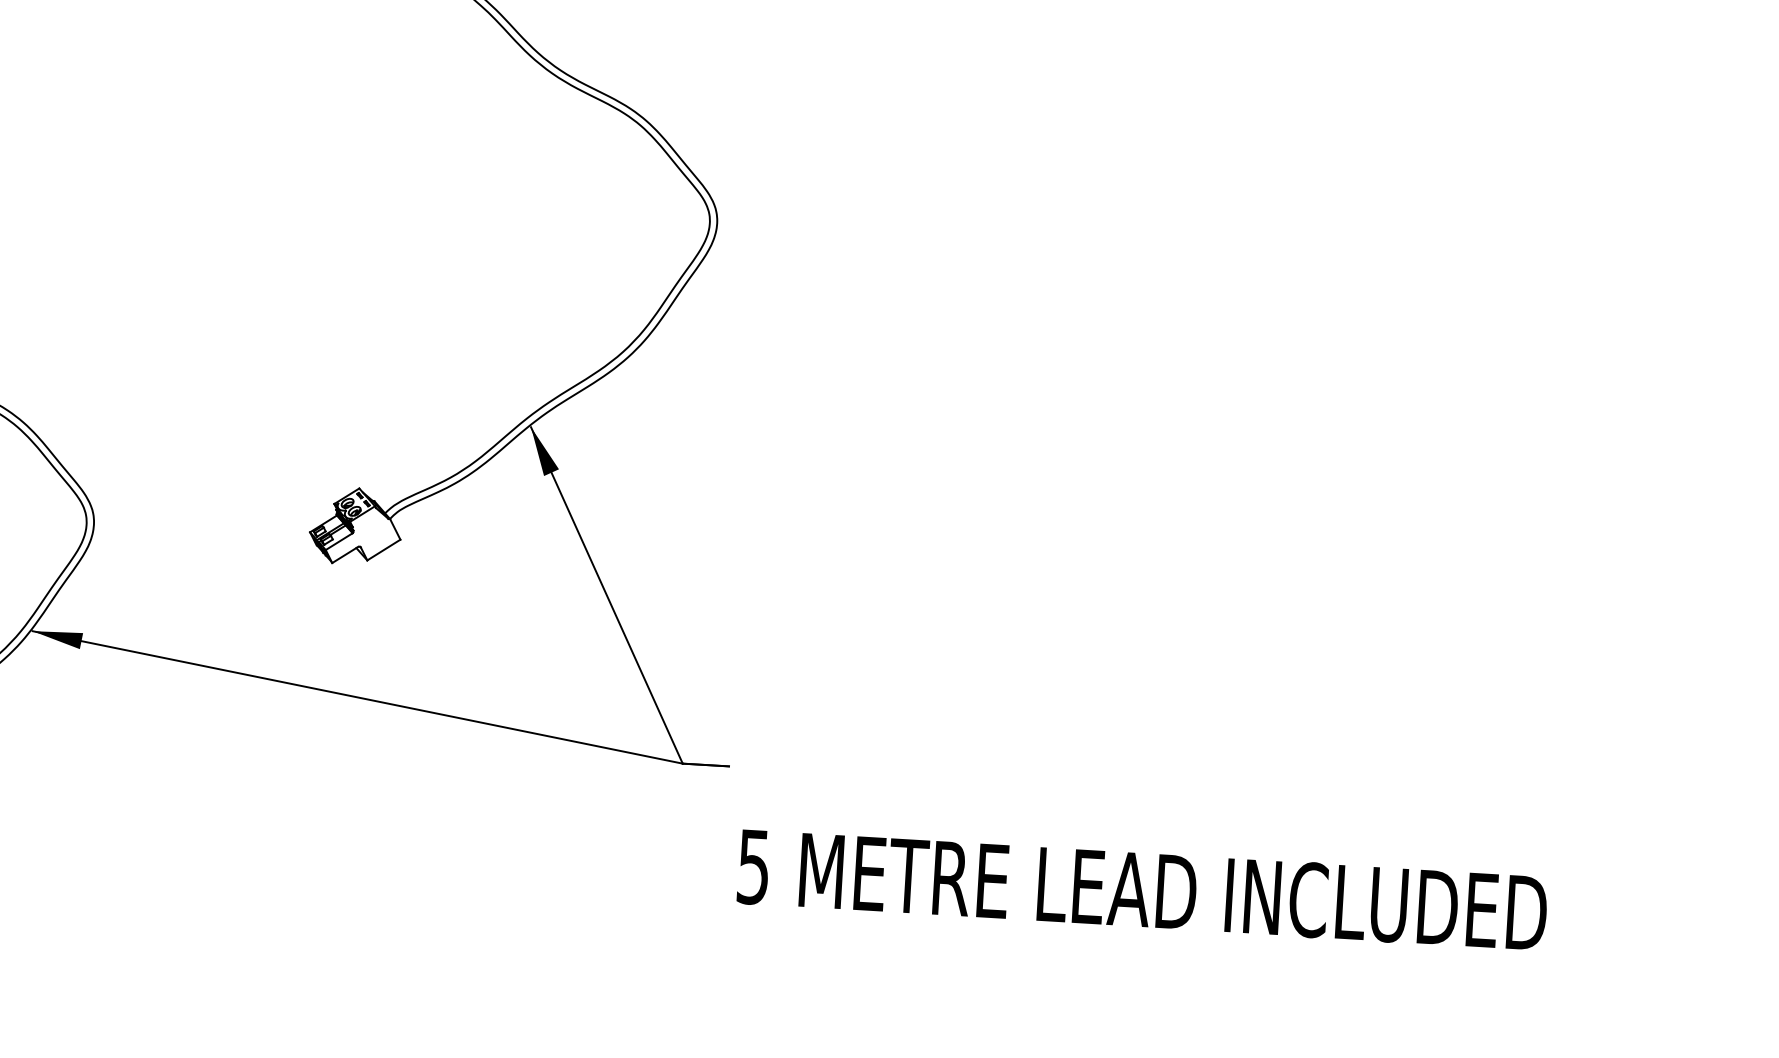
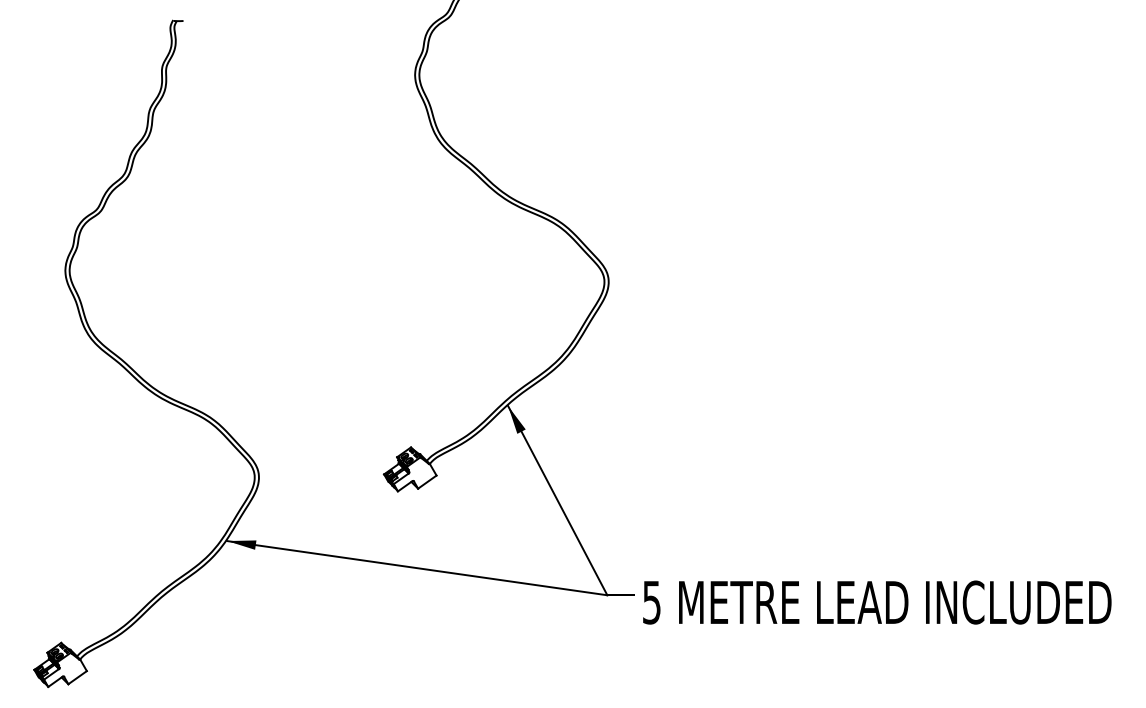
text: (1142, 890) -> (877, 602), moved

